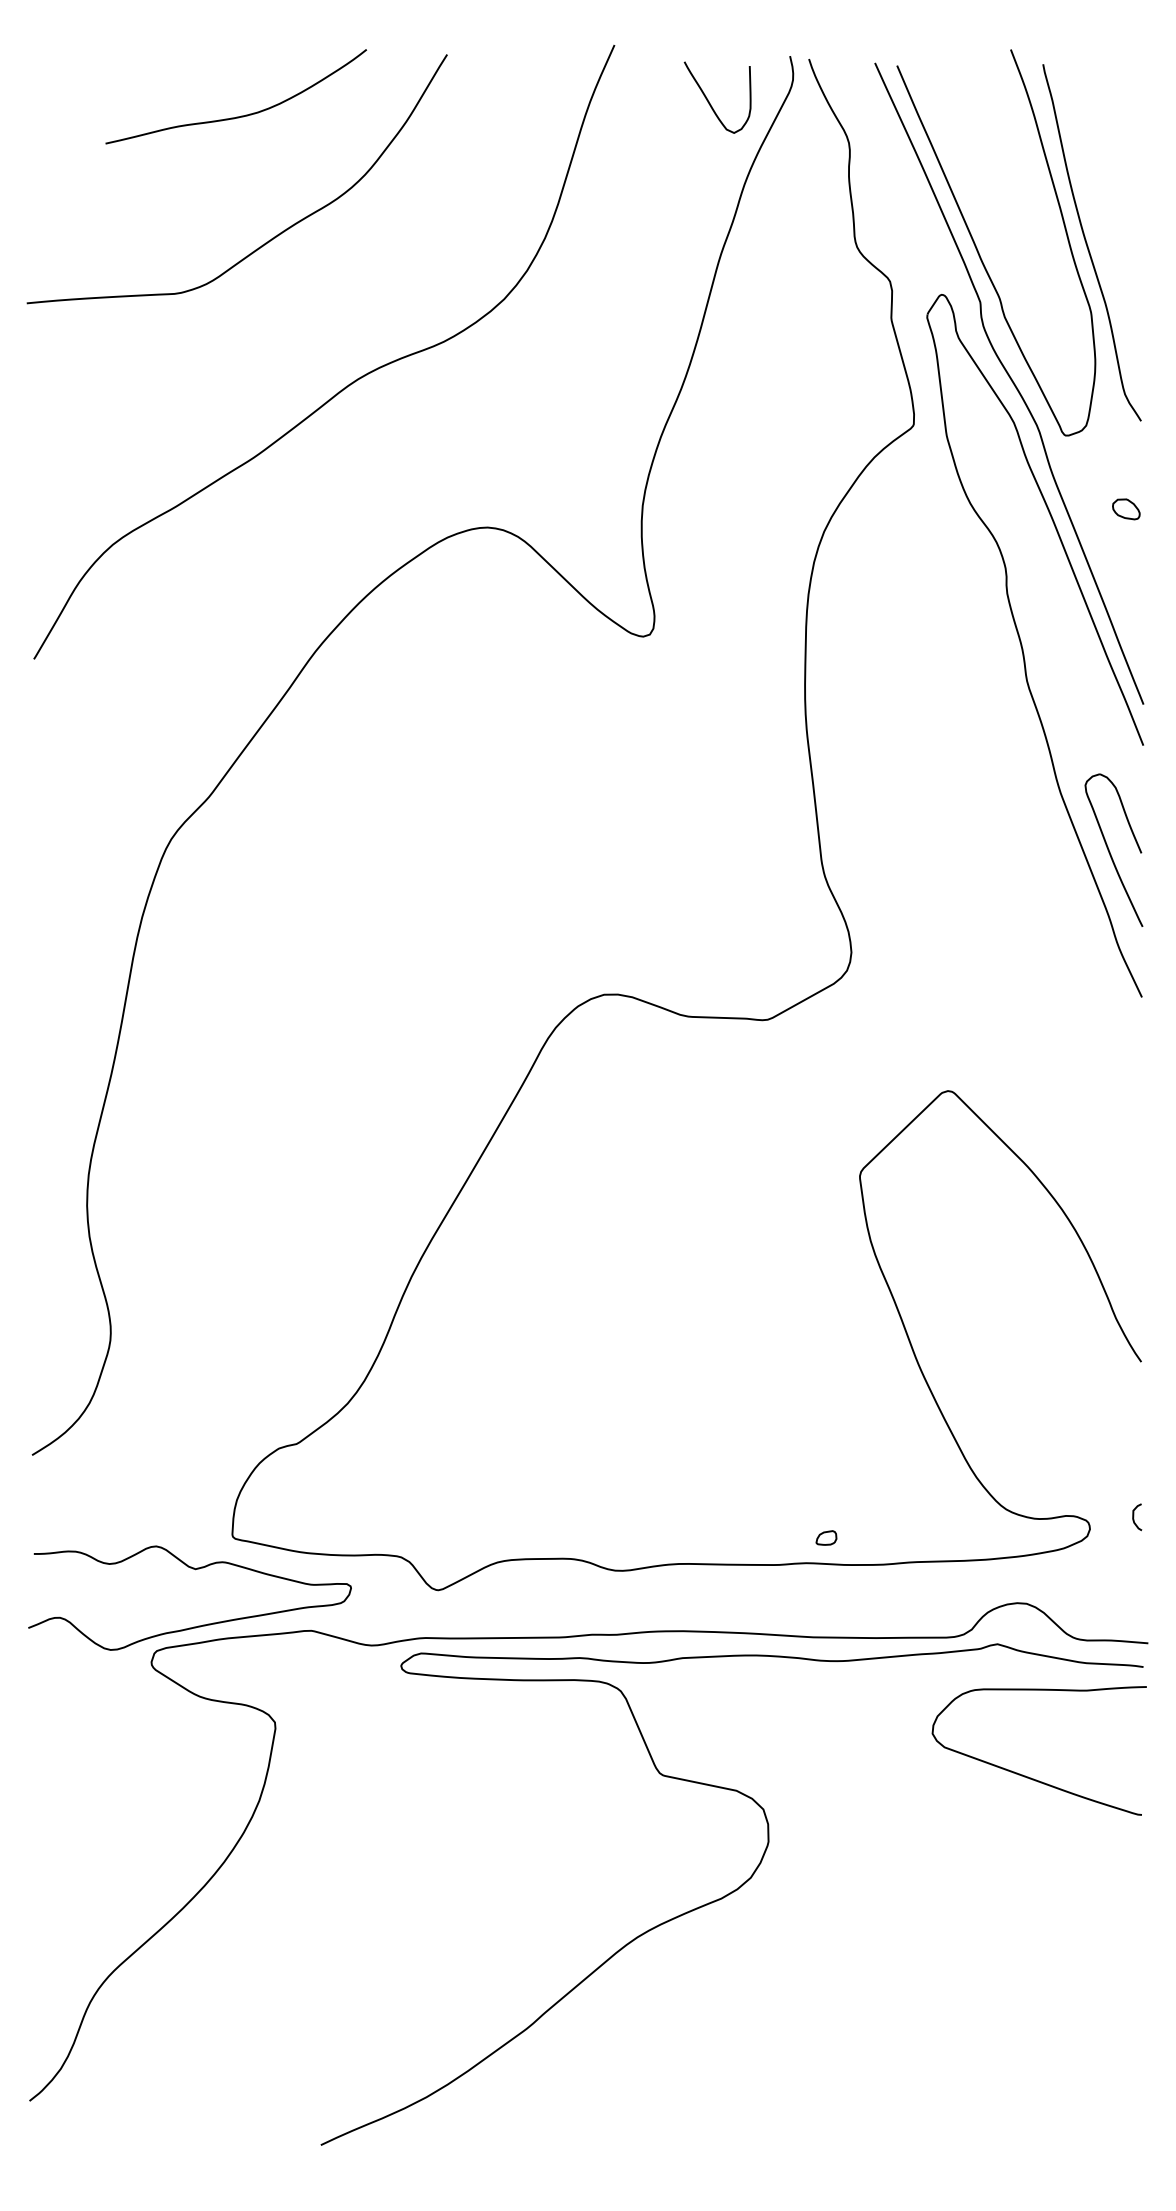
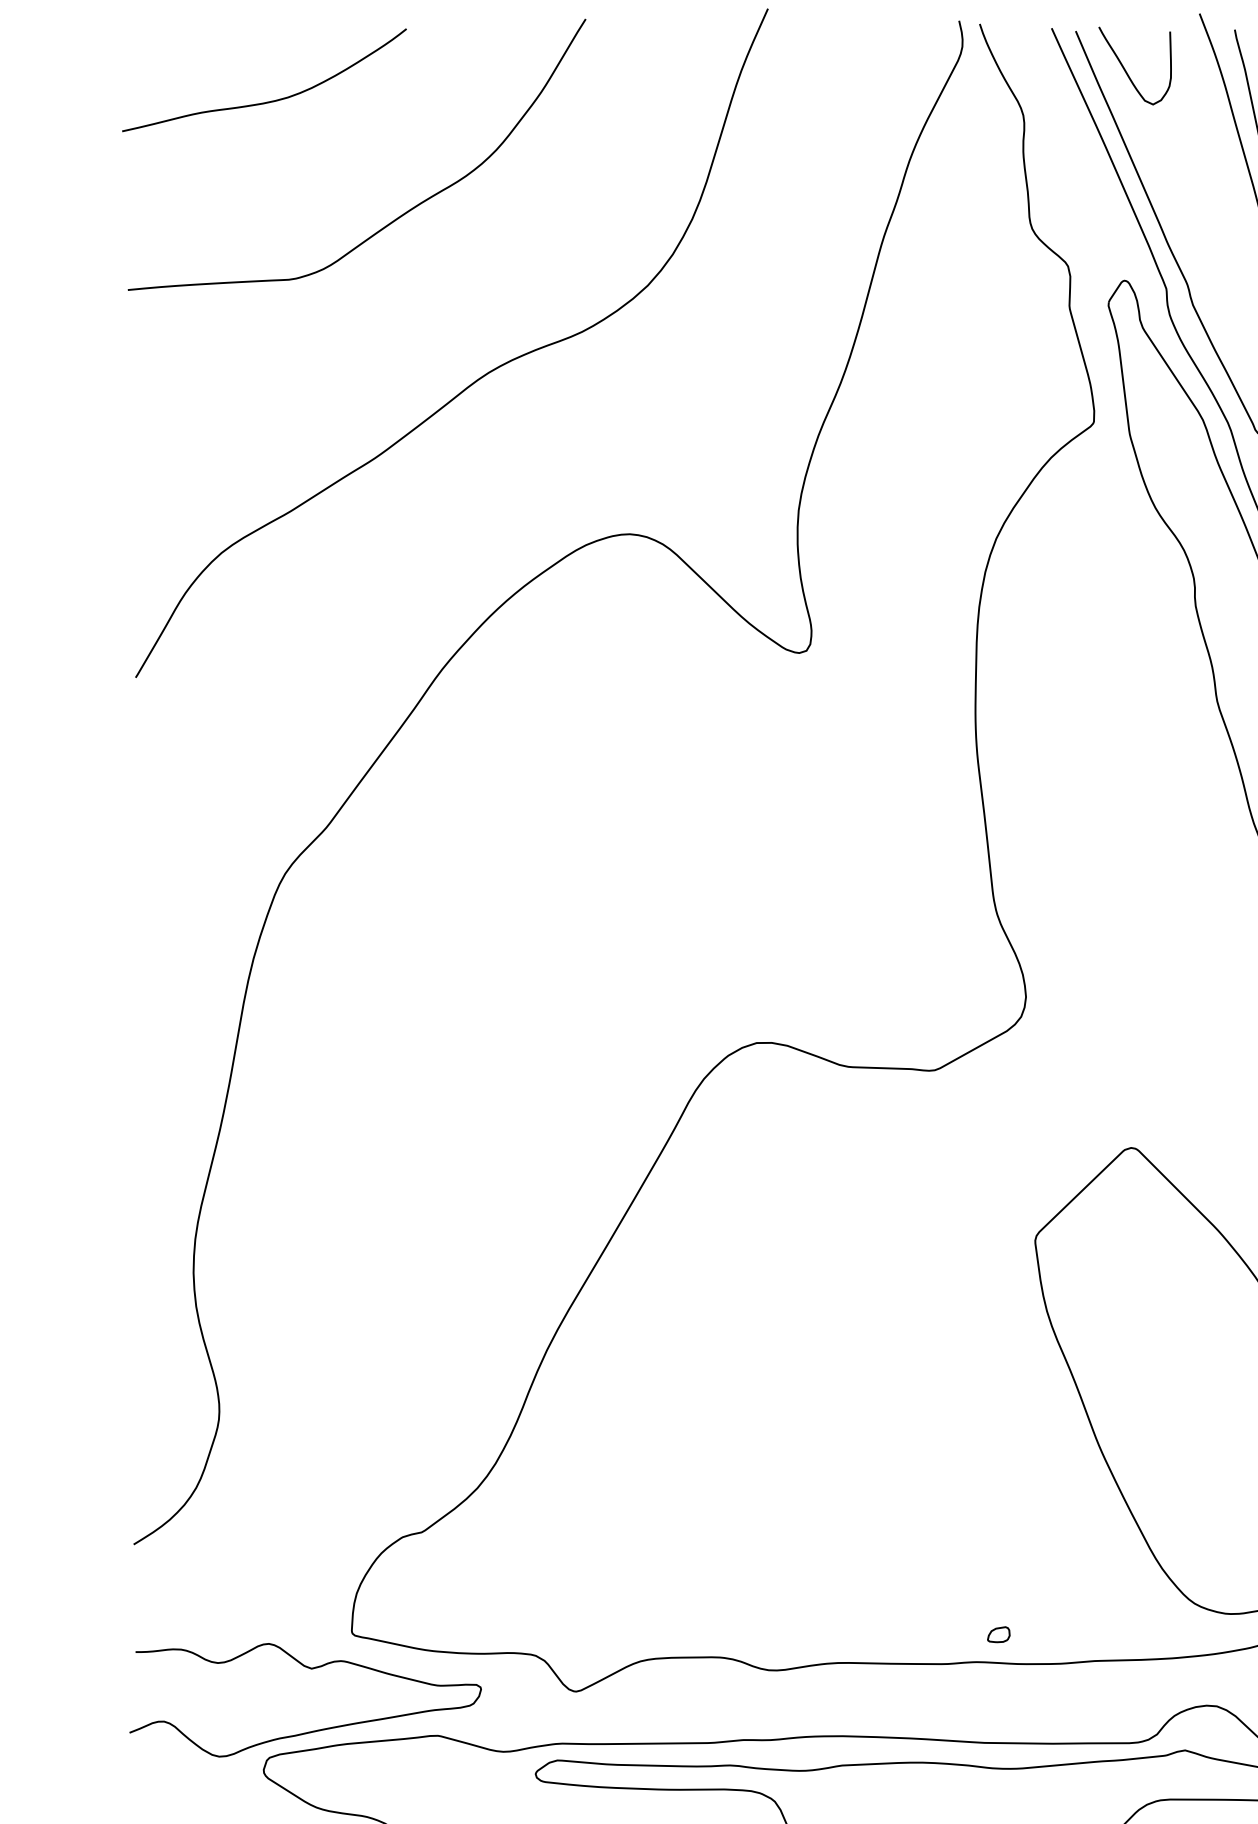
curve: (709, 101) -> (1126, 70), moved
curve: (241, 115) -> (270, 100), moved

